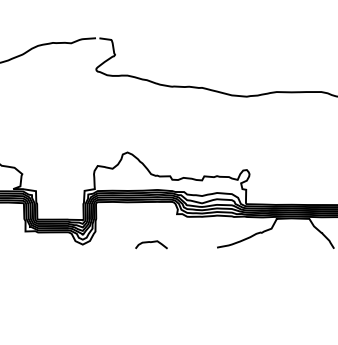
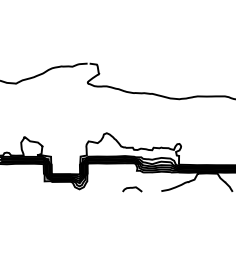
curve: (151, 243) -> (132, 188), moved

